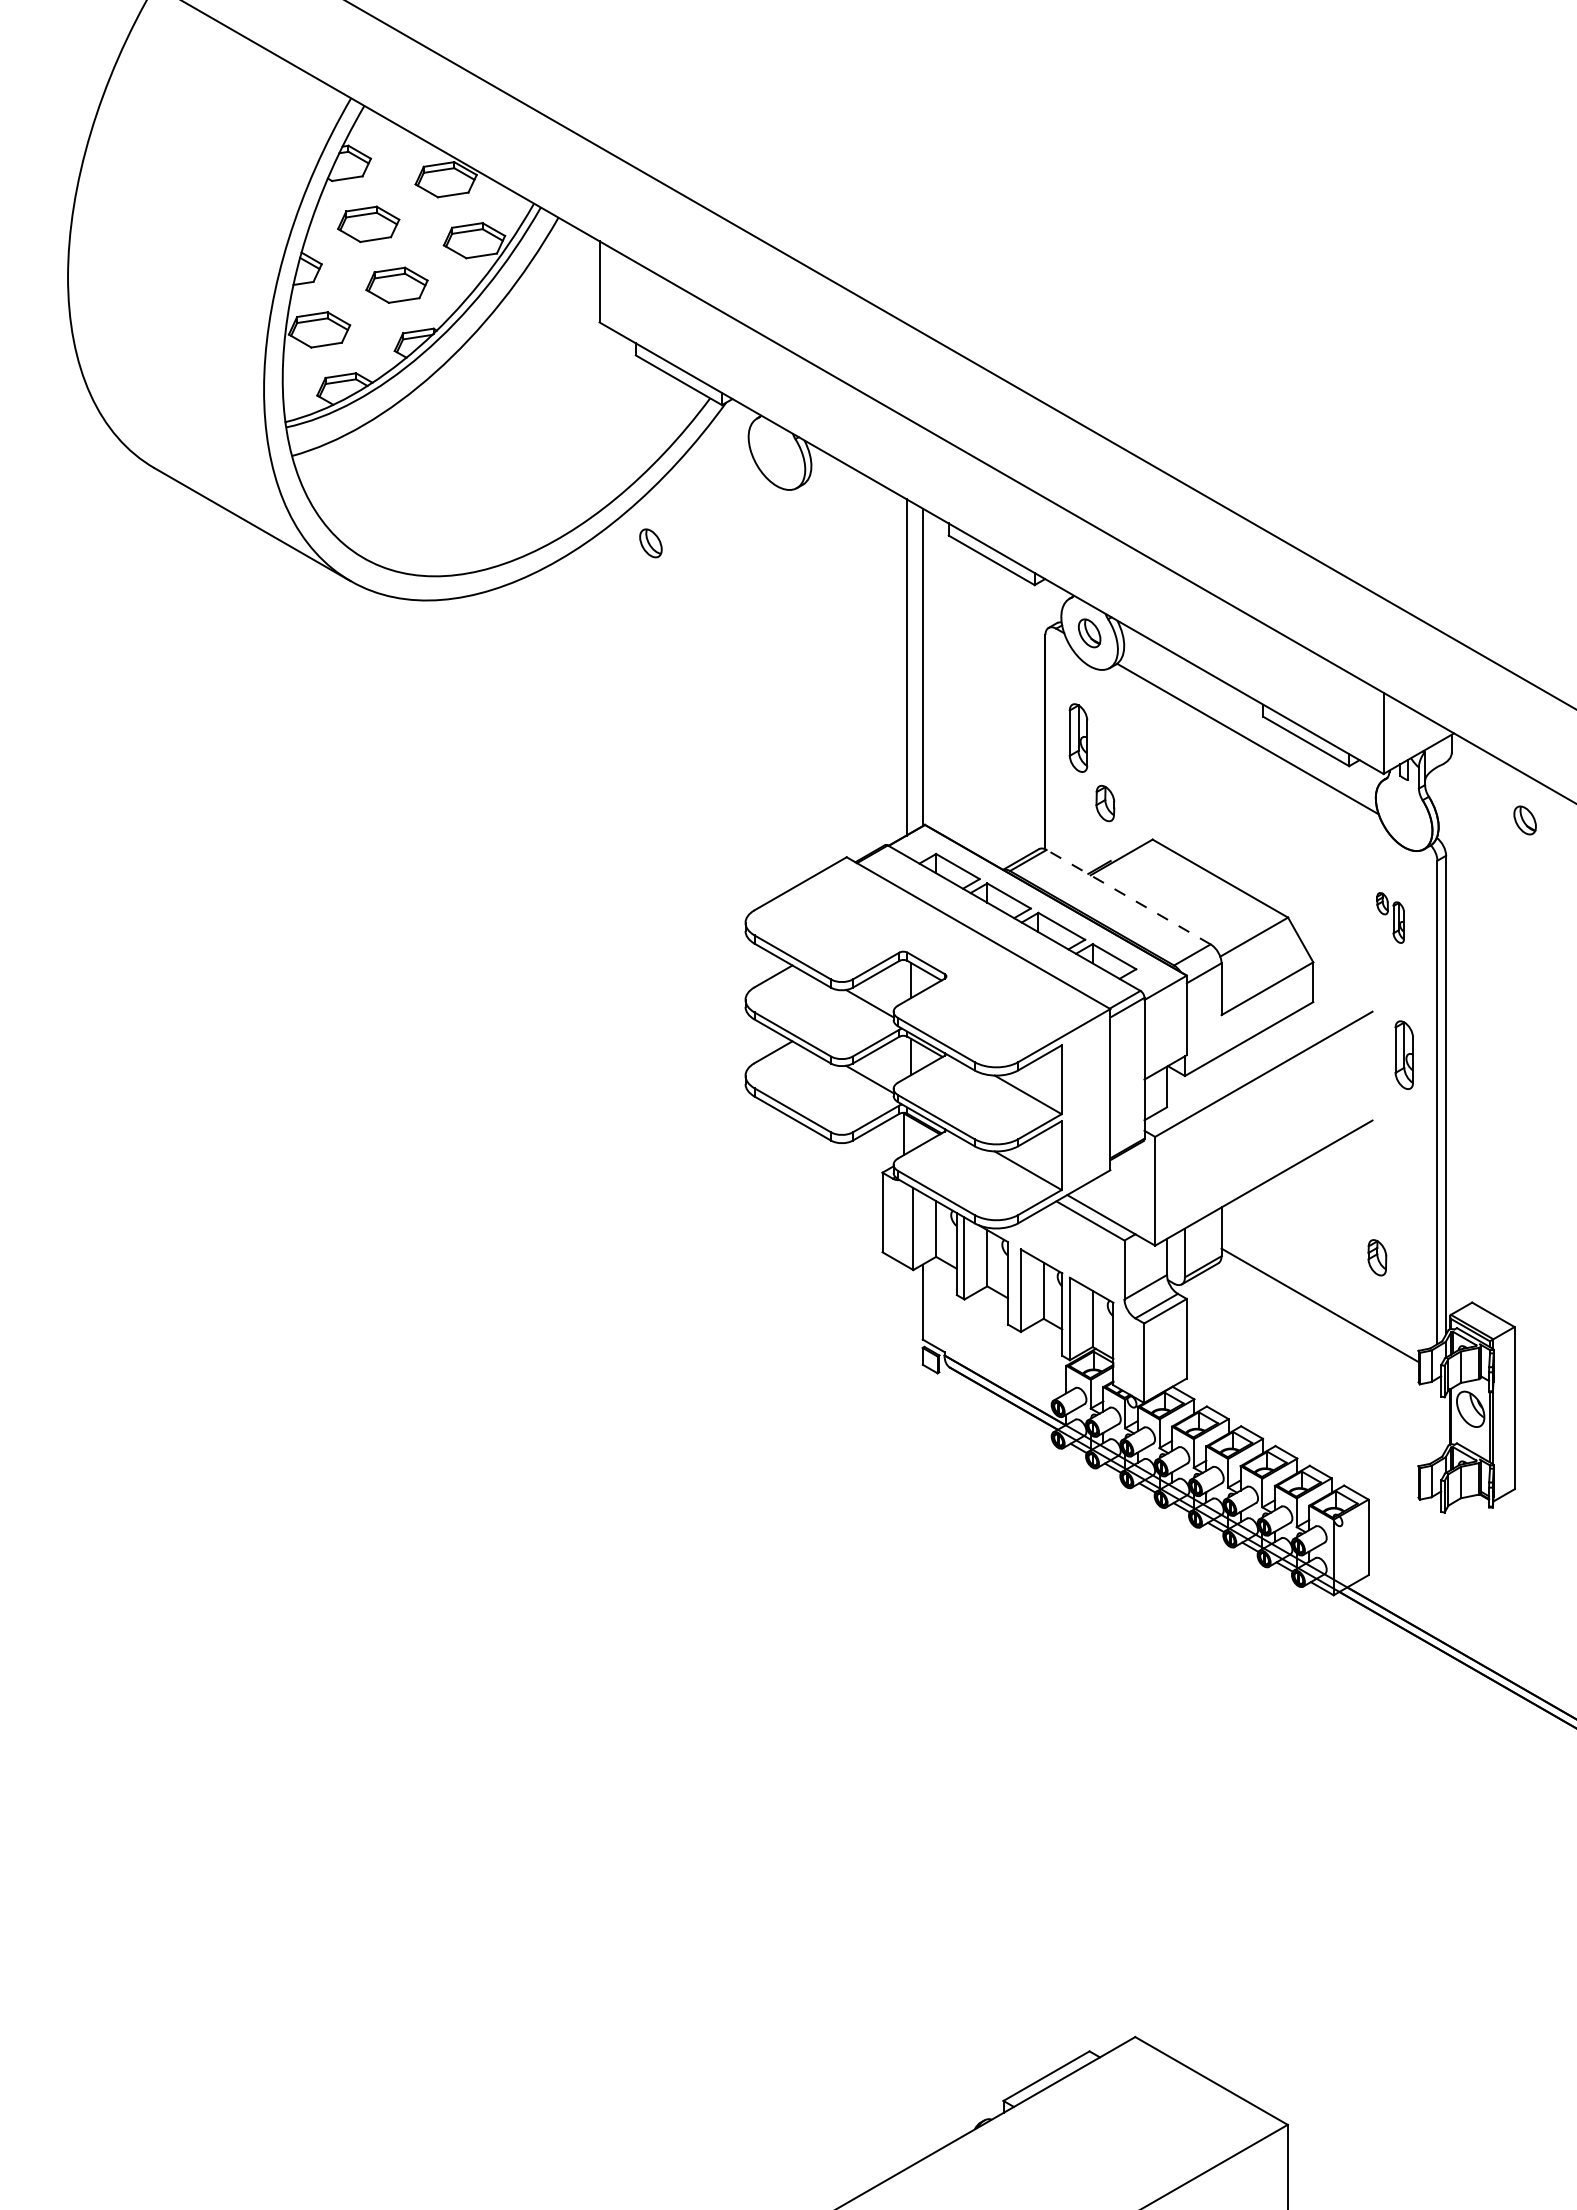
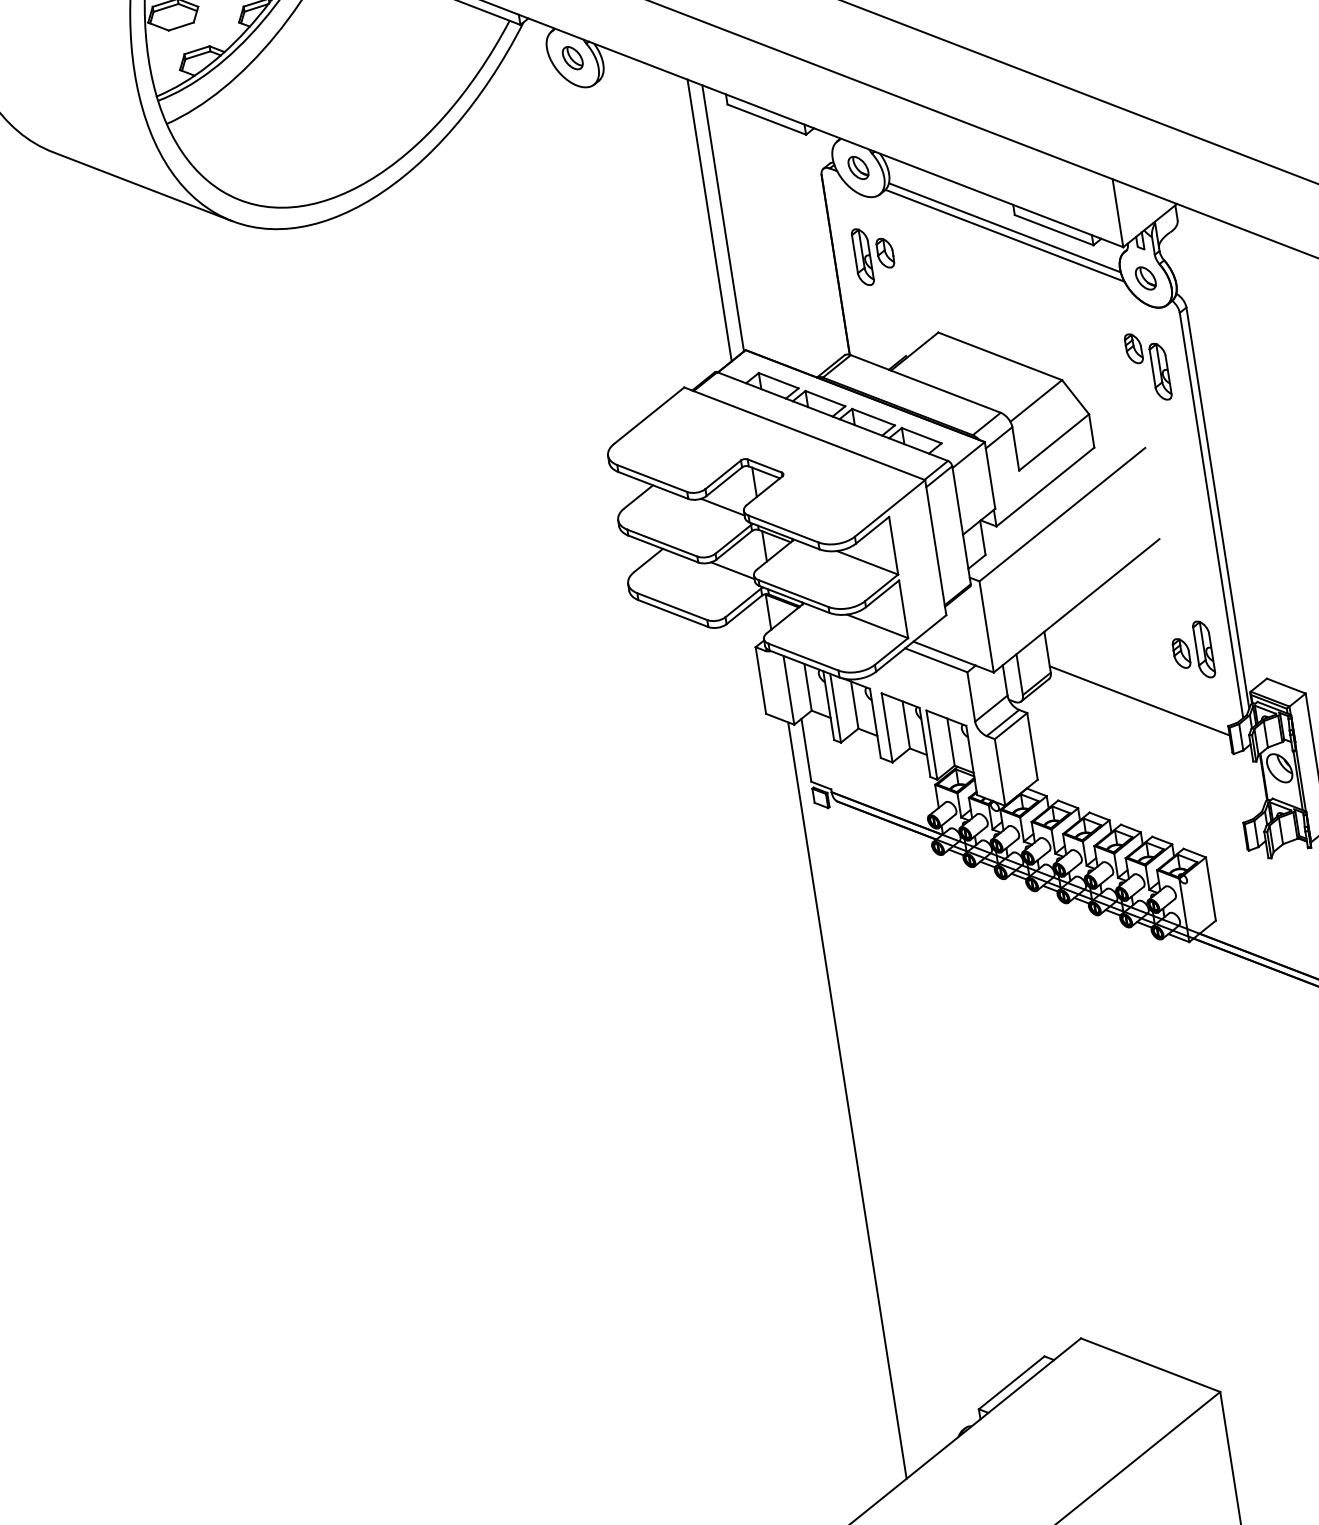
part: (650, 543) -> (572, 58), moved
line: (1249, 729) -> (1005, 227), added
part: (1105, 803) -> (885, 253), moved
part: (1524, 820) -> (1145, 278), moved
line: (1128, 897) -> (925, 384), dashed -> solid
part: (1390, 917) -> (1147, 366), size x1.67
part: (1403, 1054) -> (1203, 649), moved
line: (906, 1717) -> (847, 1100), added

